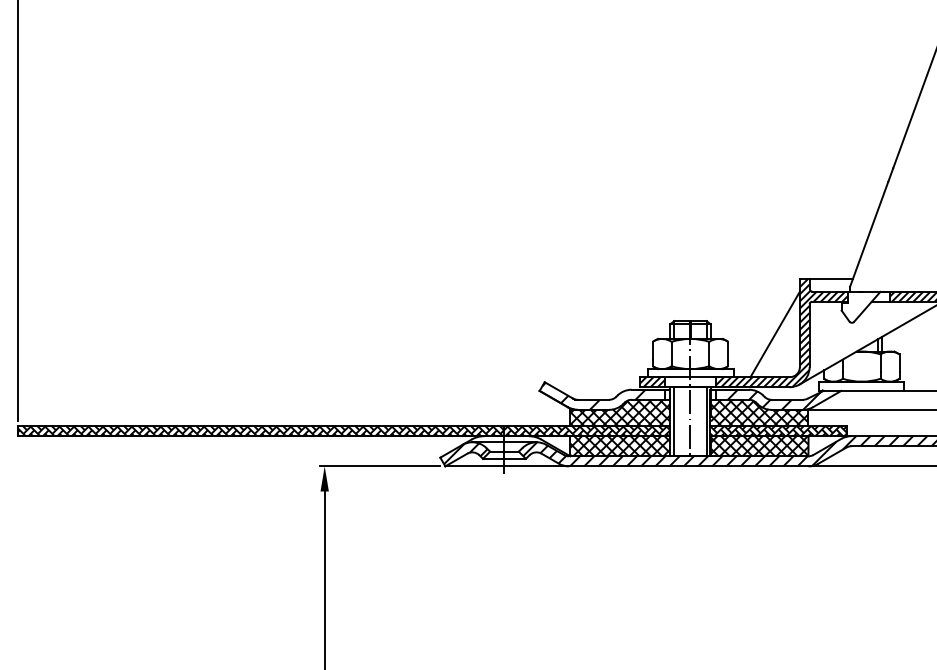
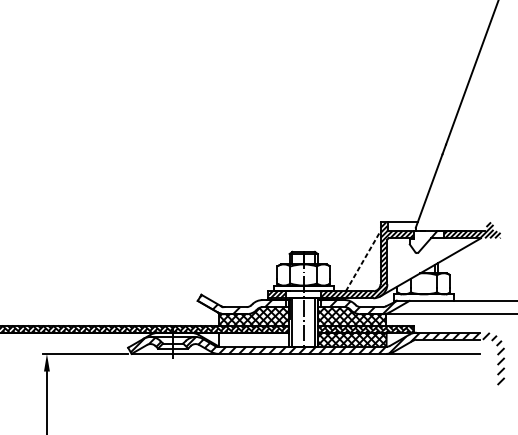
line: (775, 334) -> (363, 261), solid -> dashed
hatch: (620, 446) -> (254, 339), removed

